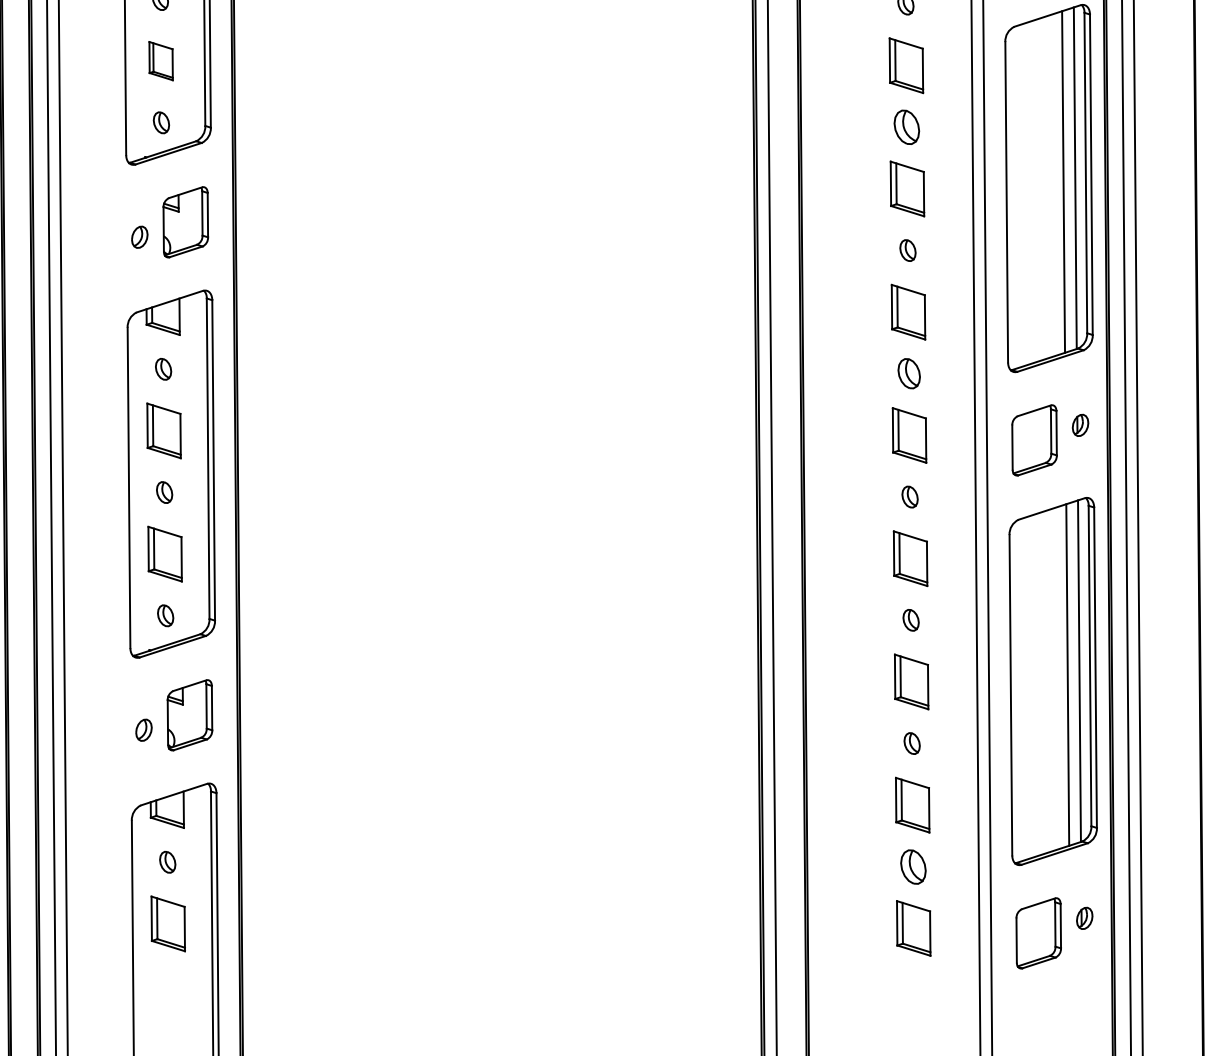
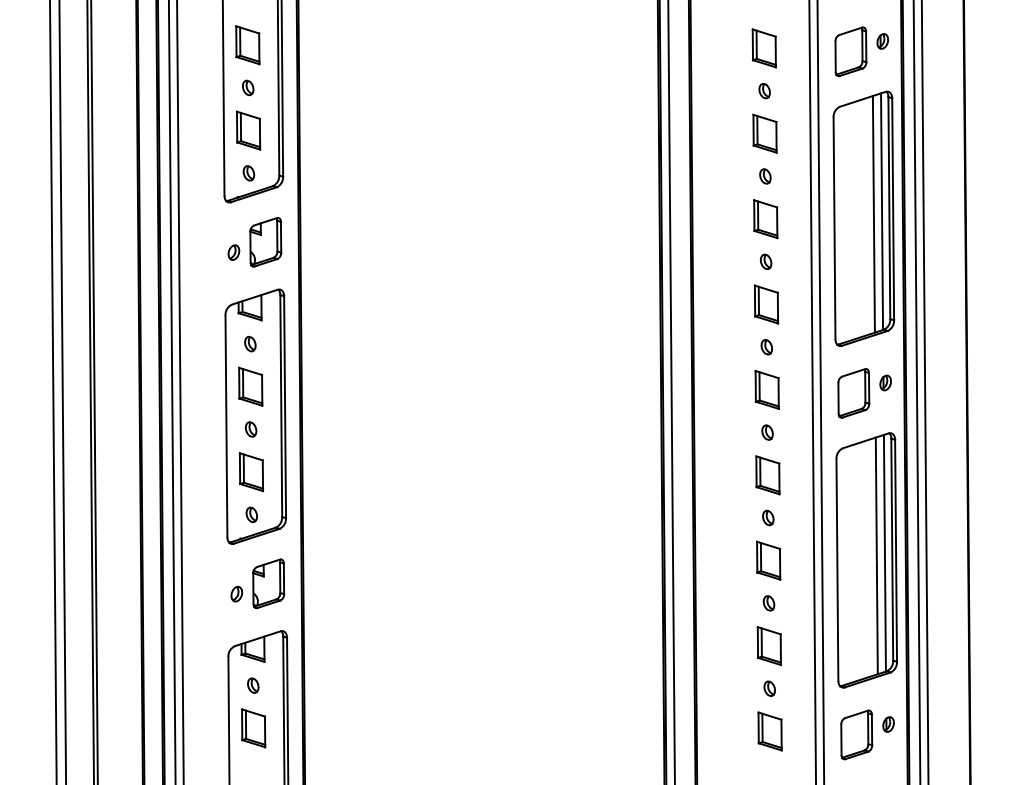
part: (160, 60) -> (248, 130), size x1.43
part: (907, 127) -> (765, 176), size x0.62
part: (908, 374) -> (766, 347), size x0.71
part: (912, 866) -> (769, 688), size x0.62

